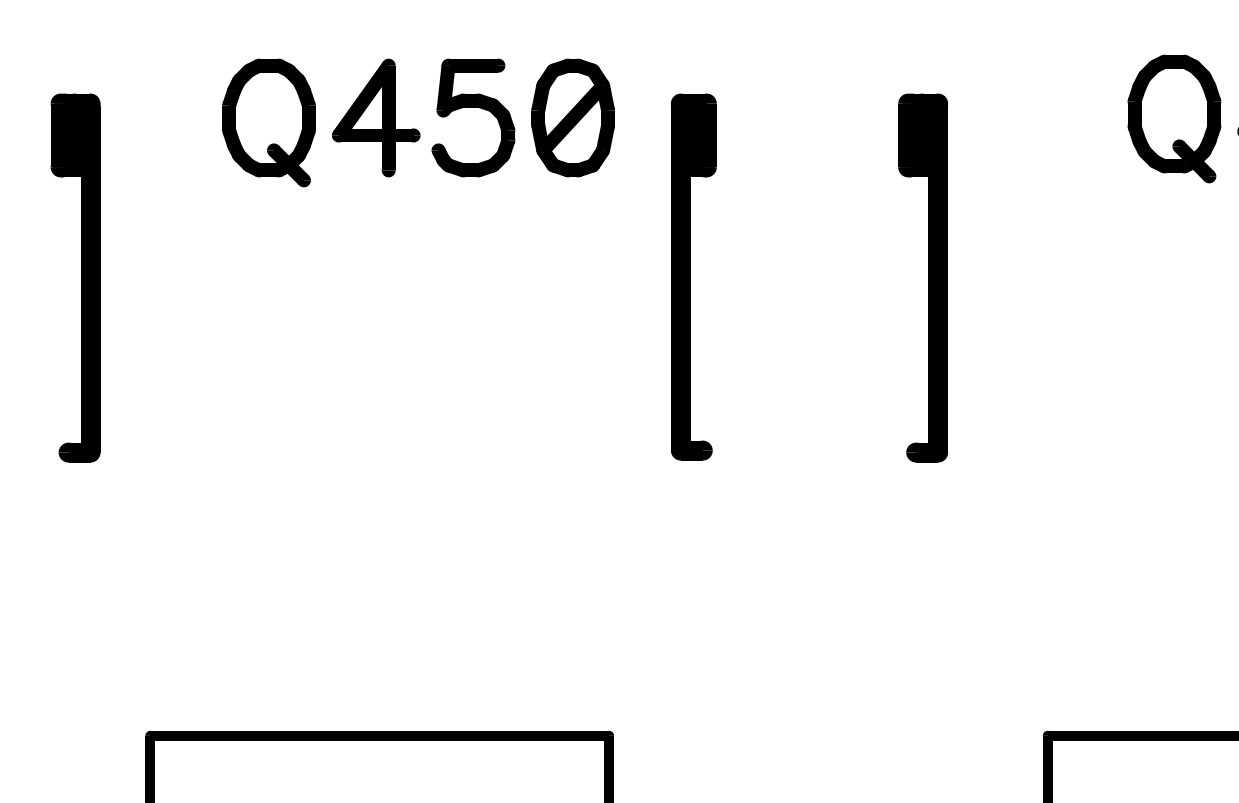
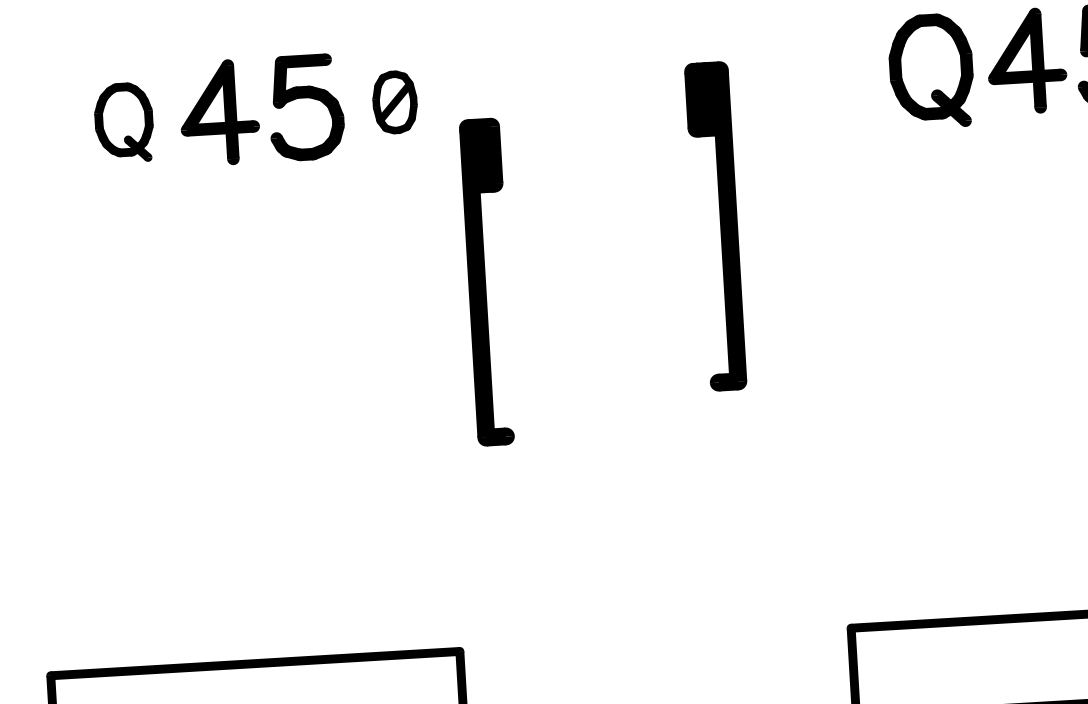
part: (572, 117) -> (394, 102), size x0.6
part: (268, 122) -> (123, 122), size x0.7
part: (693, 276) -> (488, 281), moved

